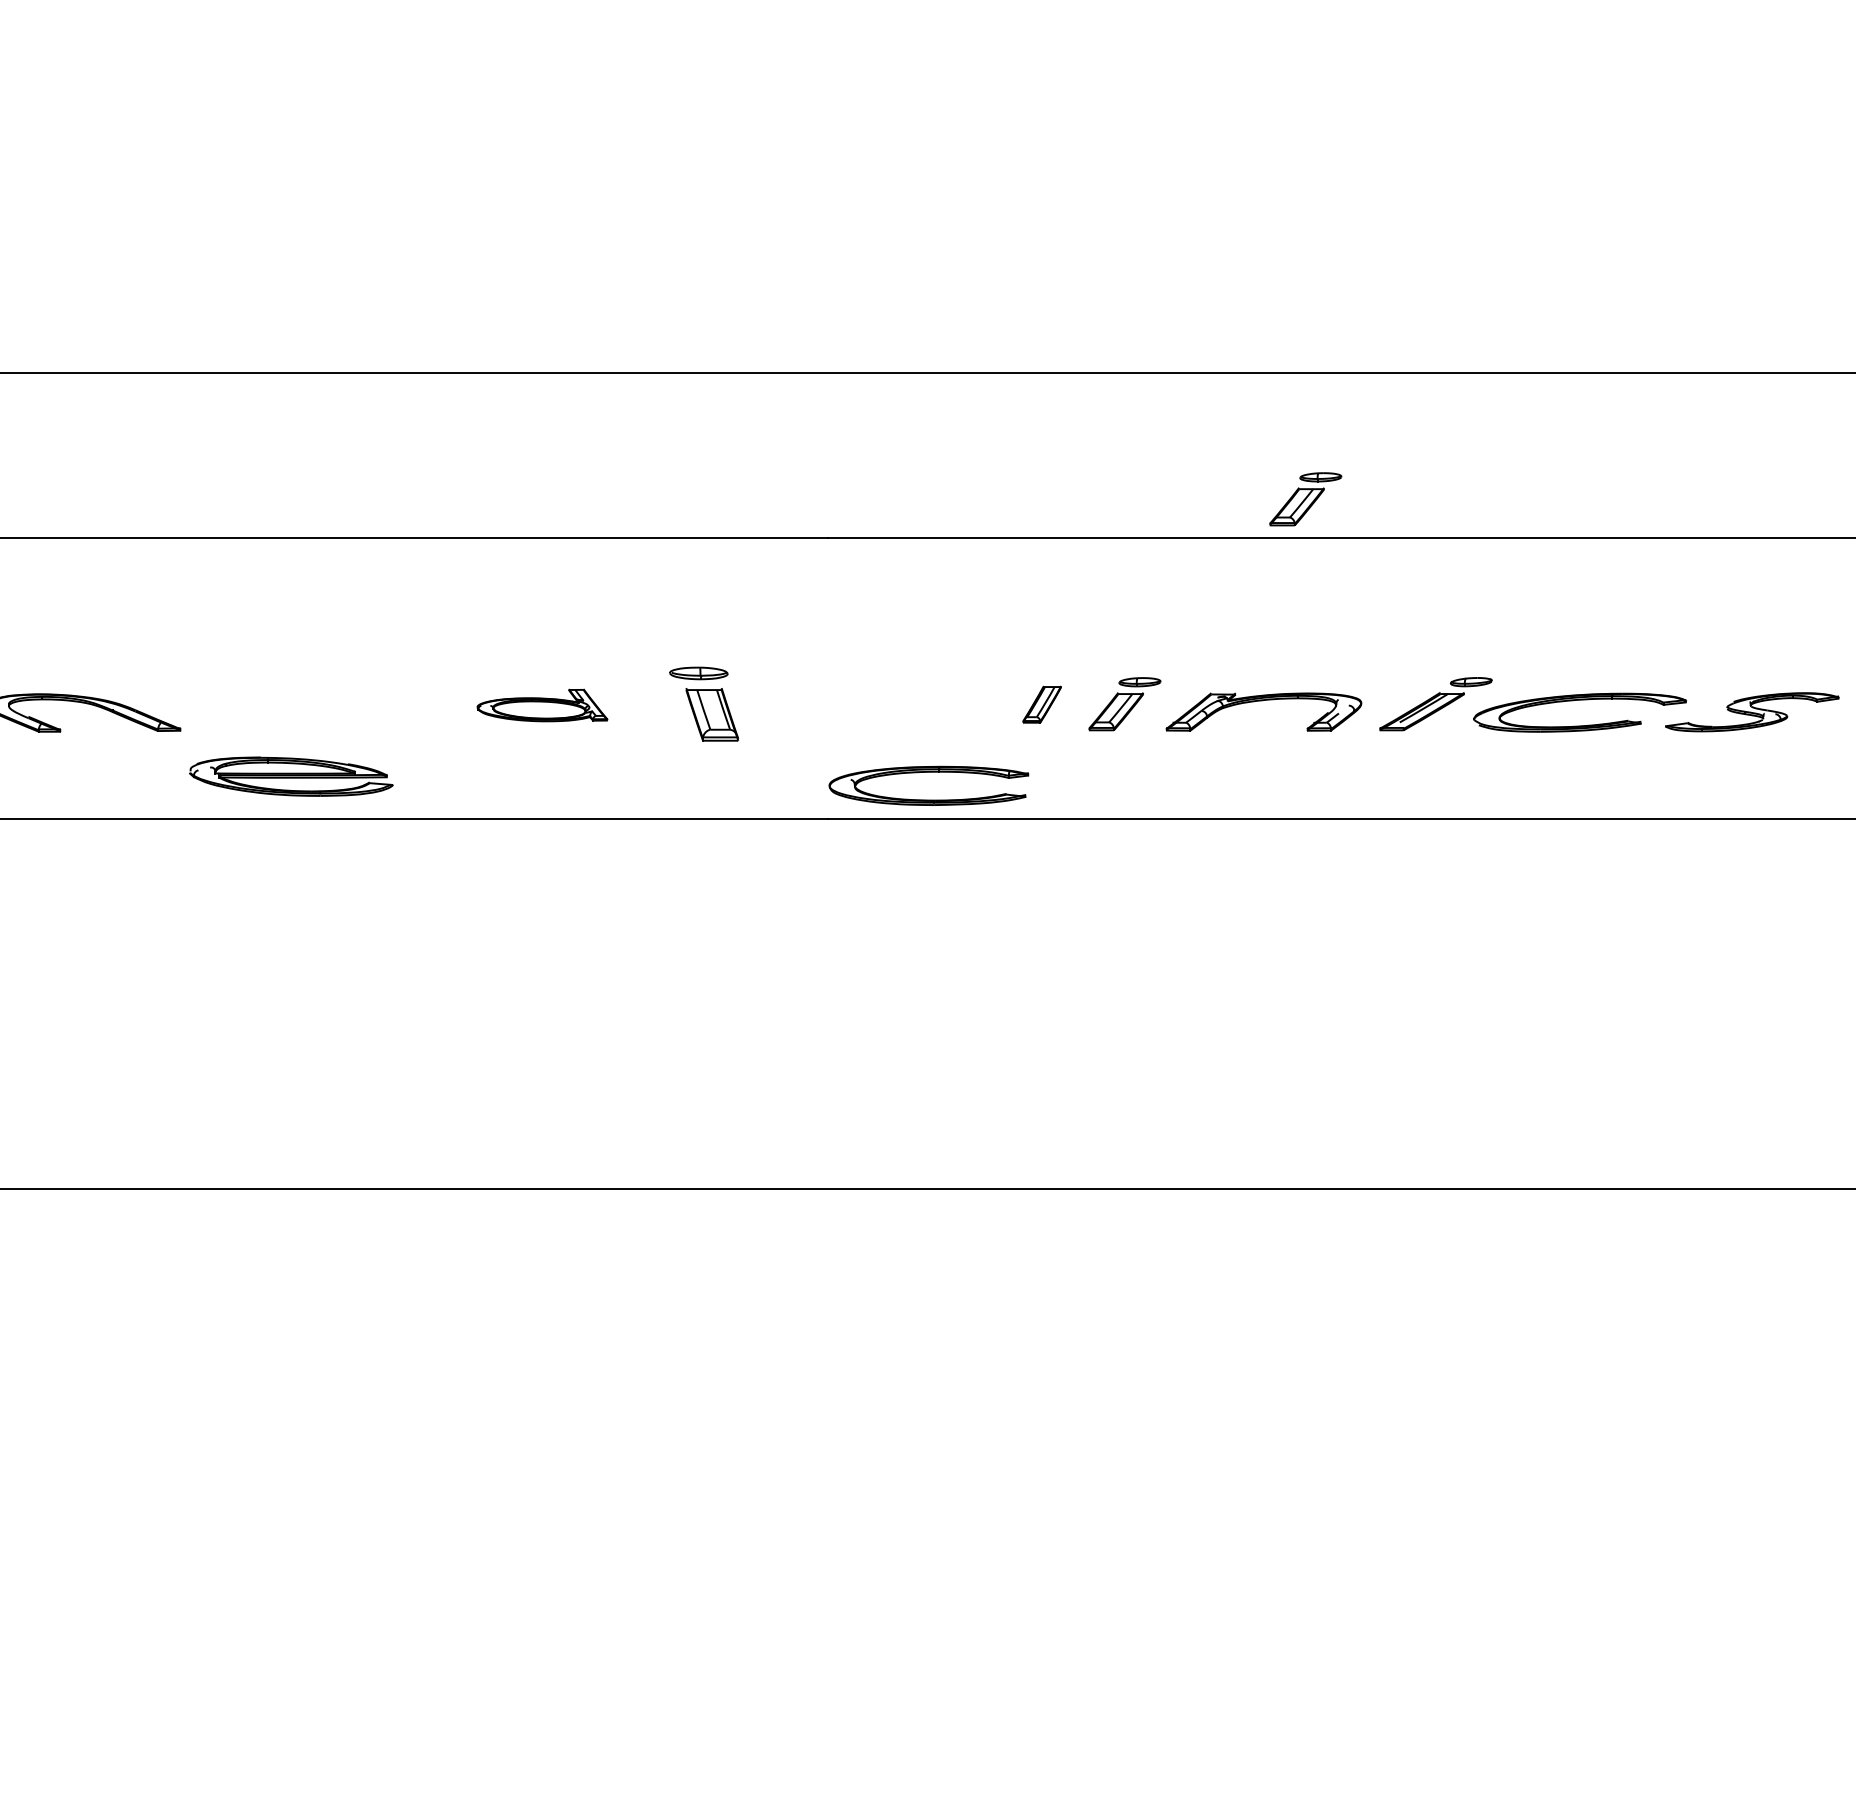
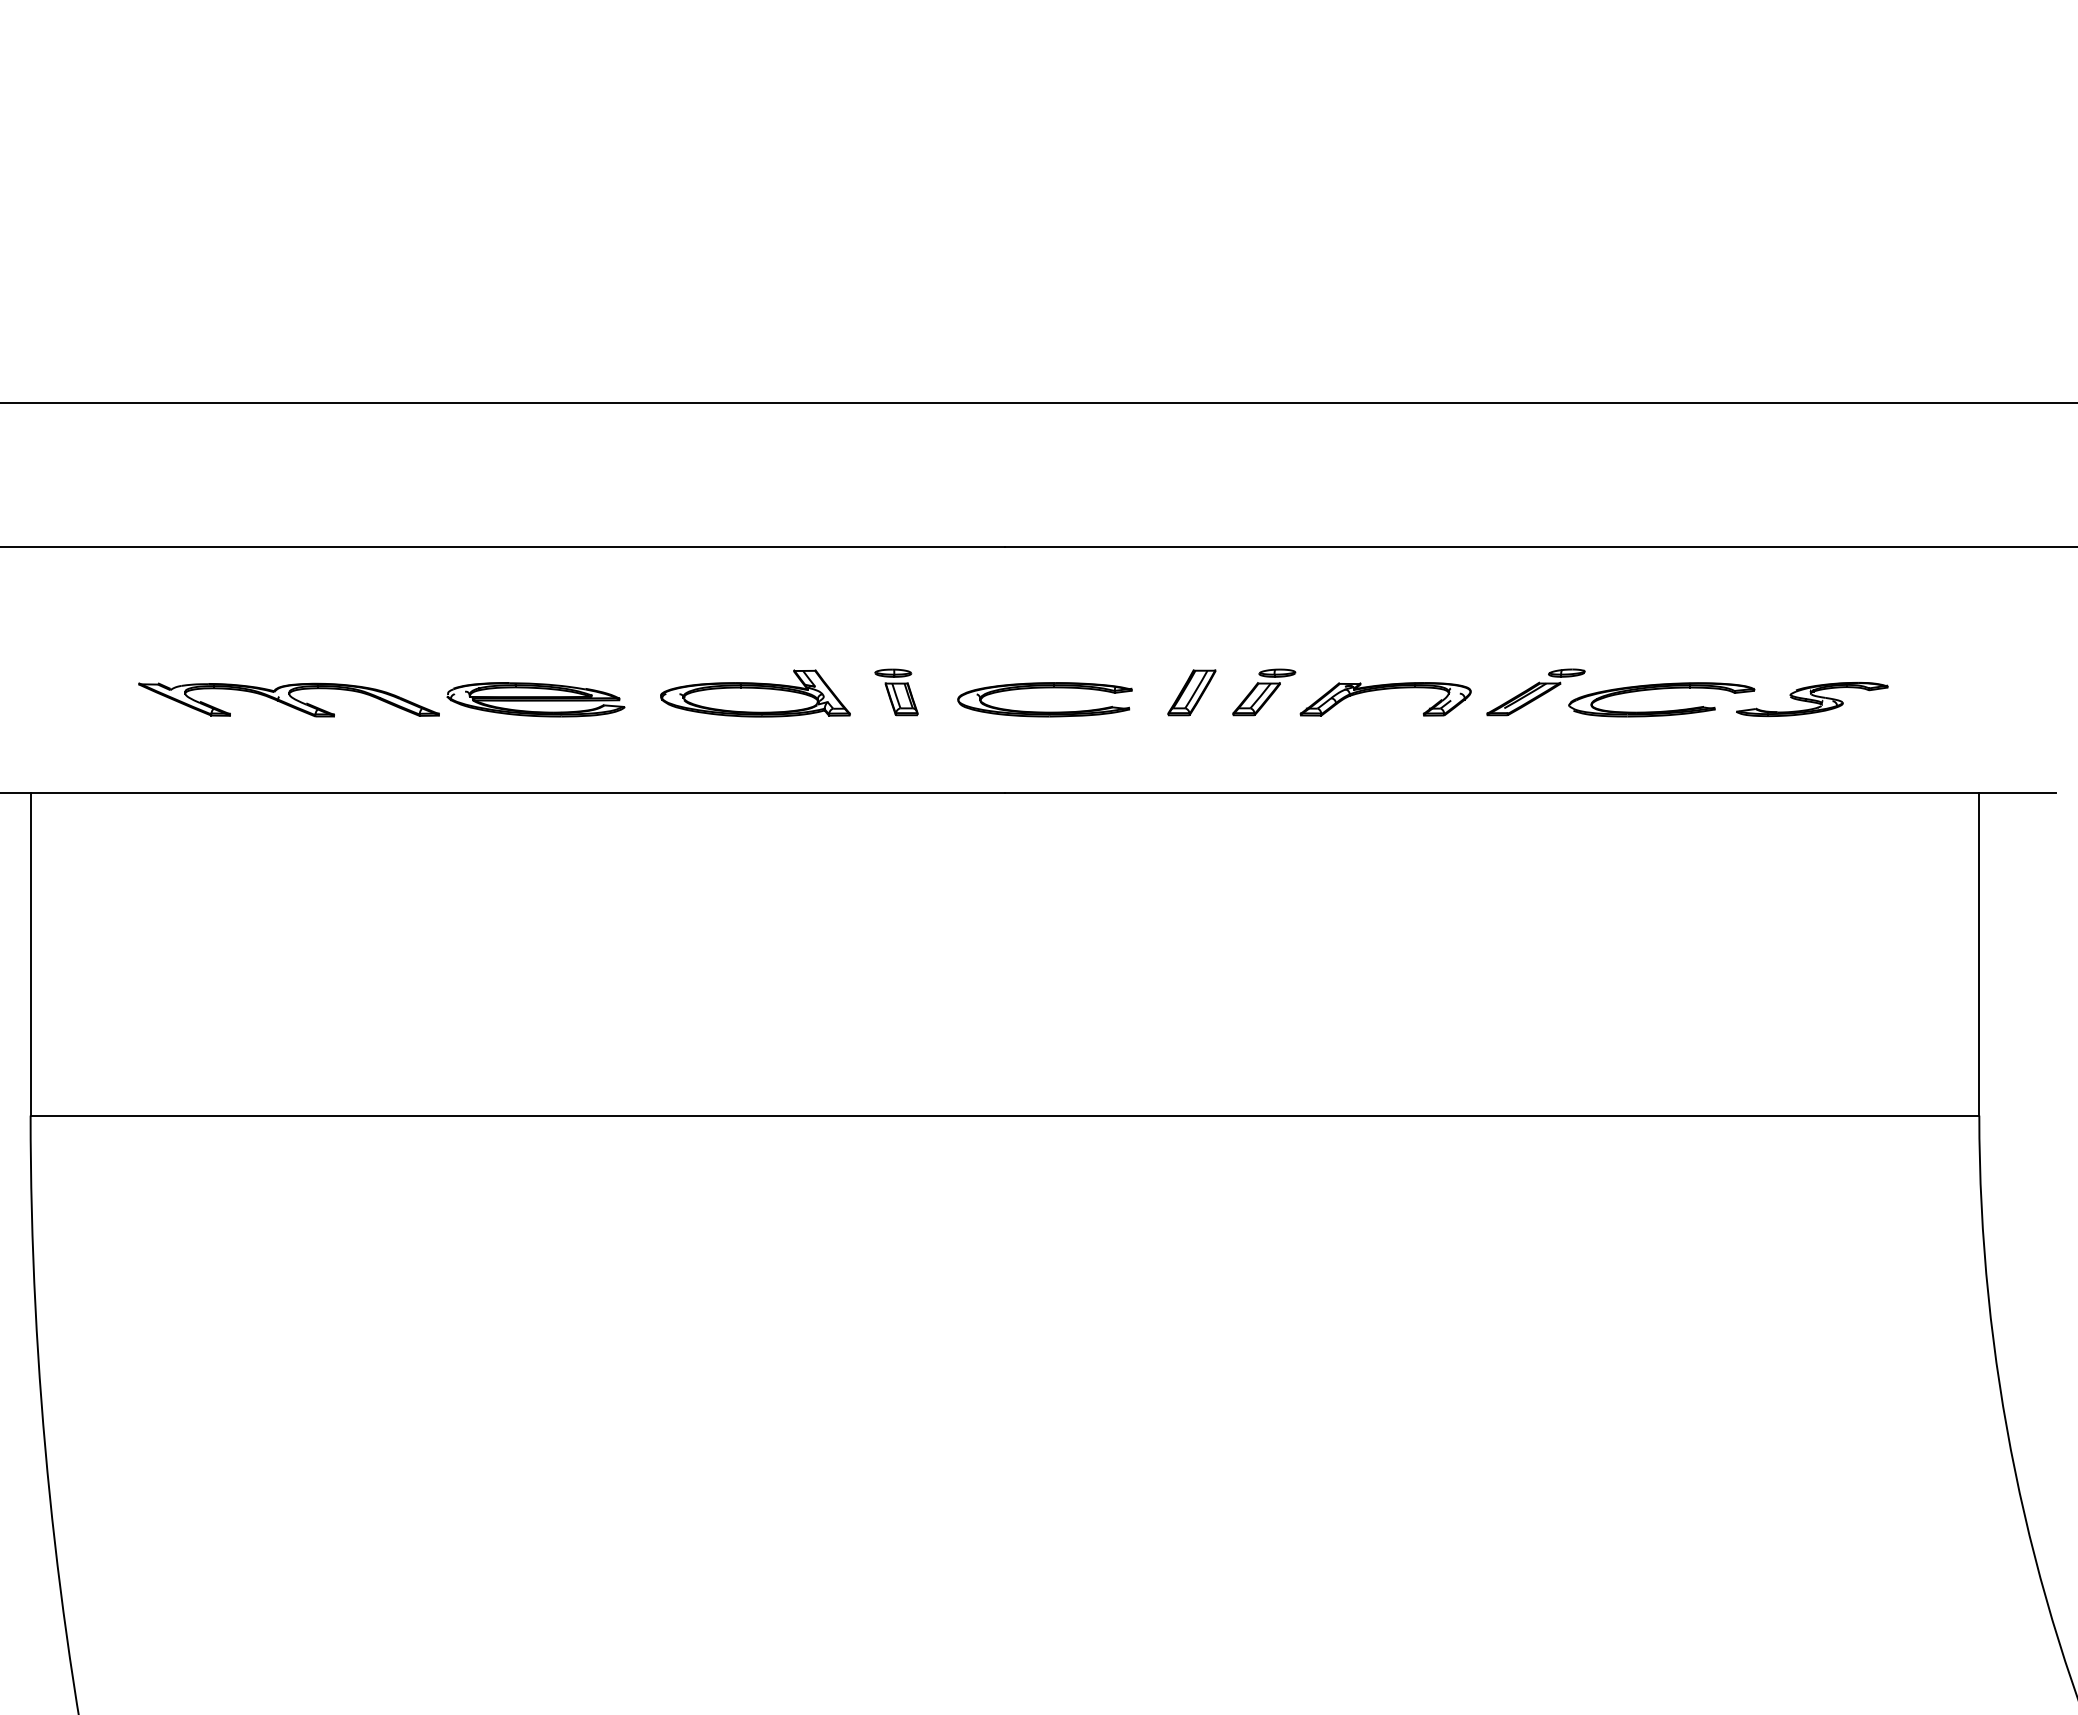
part: (1306, 499) -> (1422, 513), removed
part: (703, 704) -> (896, 692), size x0.71
part: (1041, 704) -> (1191, 692), size x1.43
part: (542, 705) -> (755, 693), size x1.67
part: (928, 772) -> (1044, 688), moved
part: (290, 776) -> (535, 699), moved

